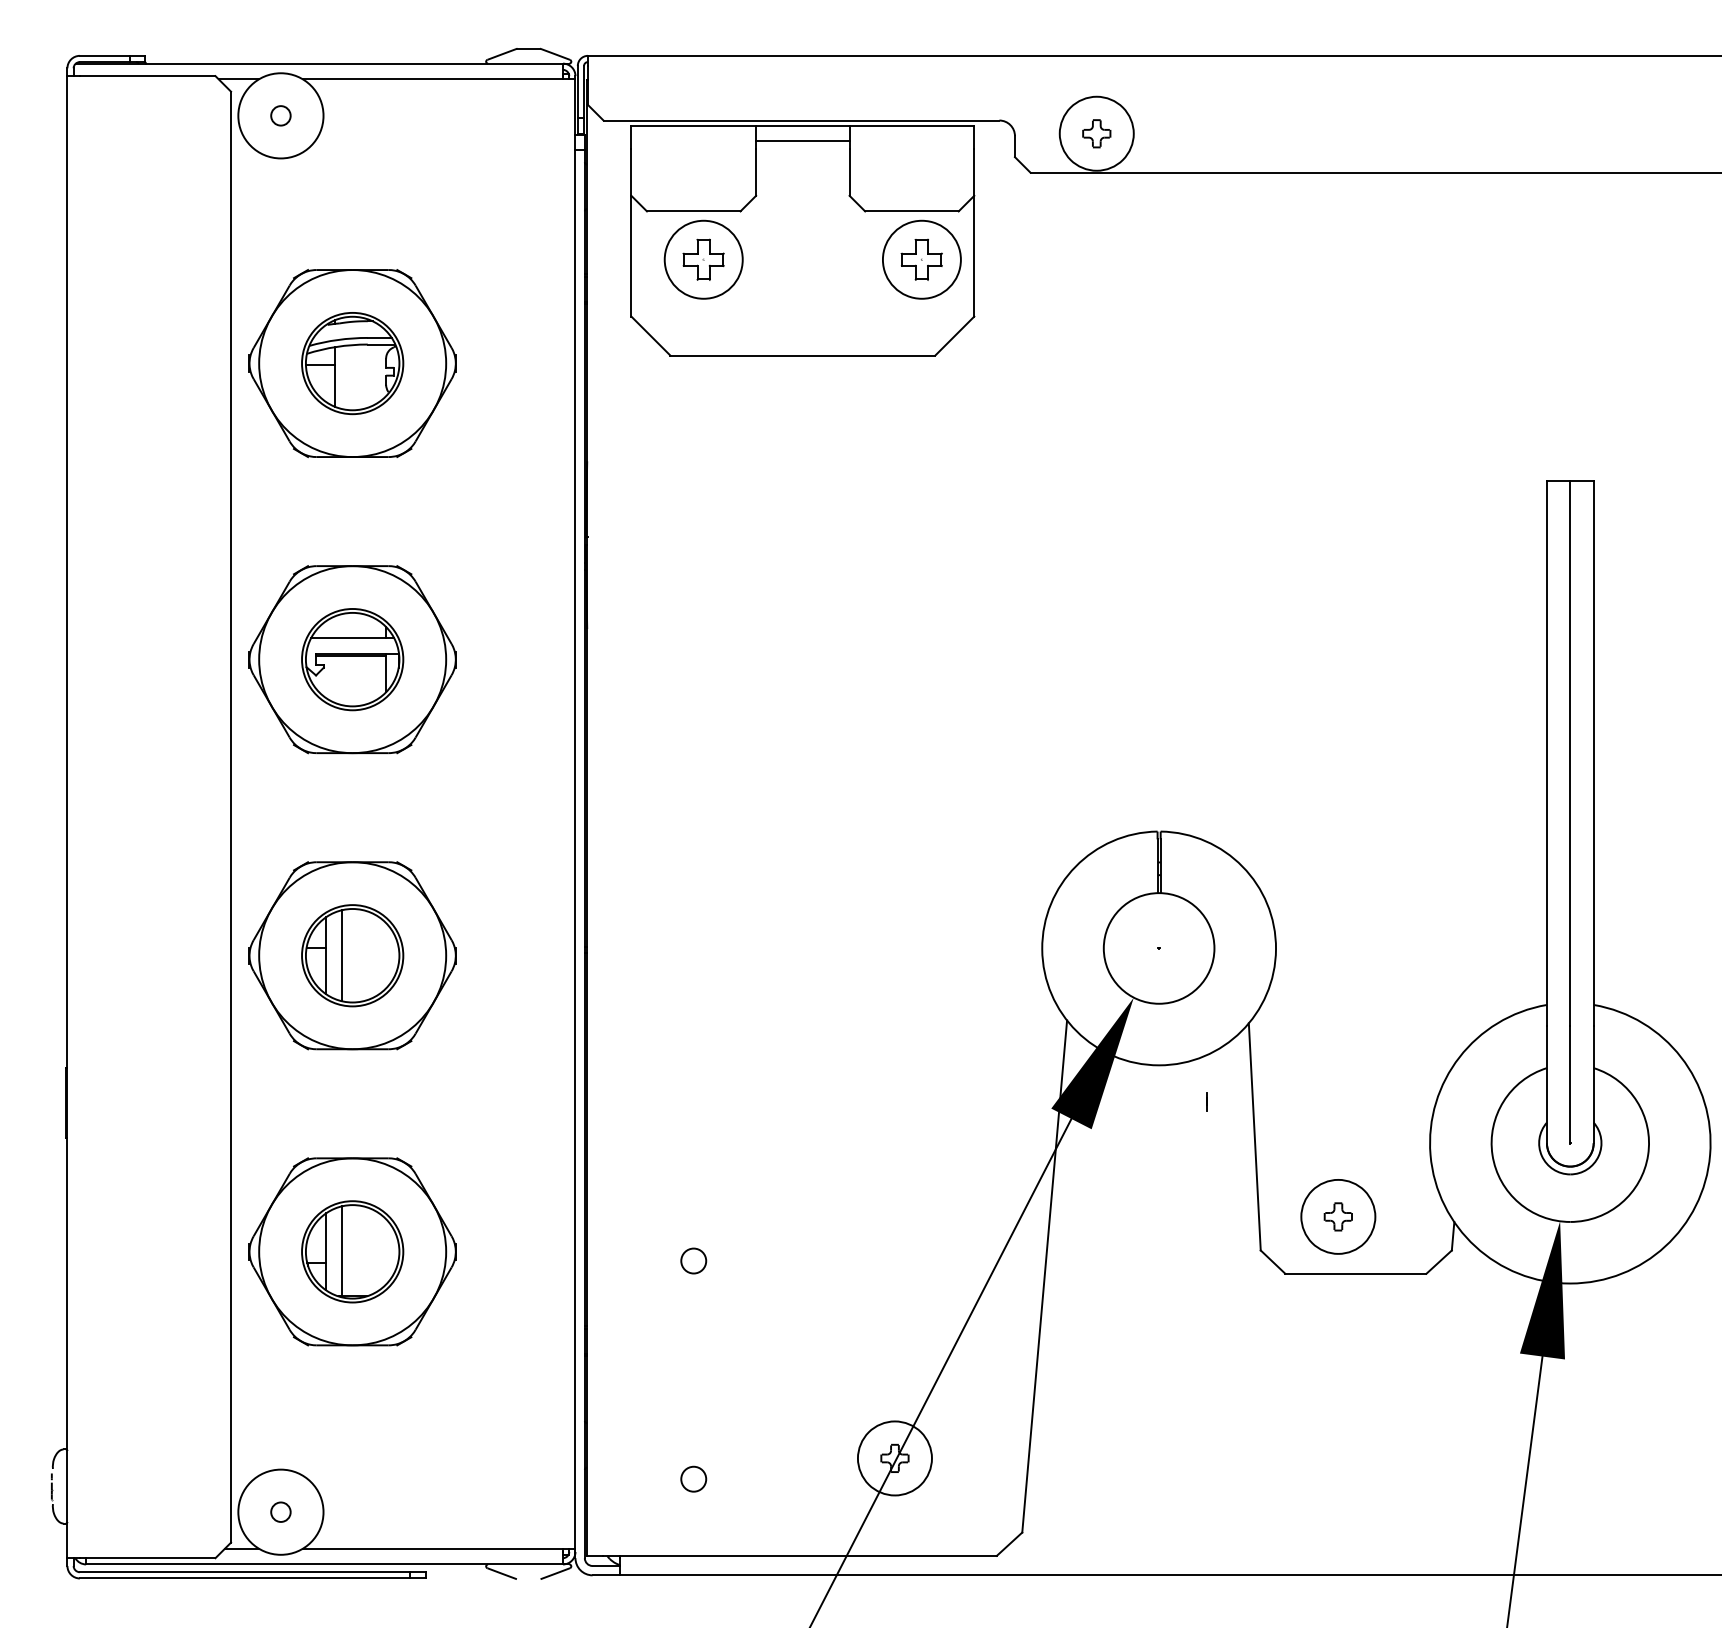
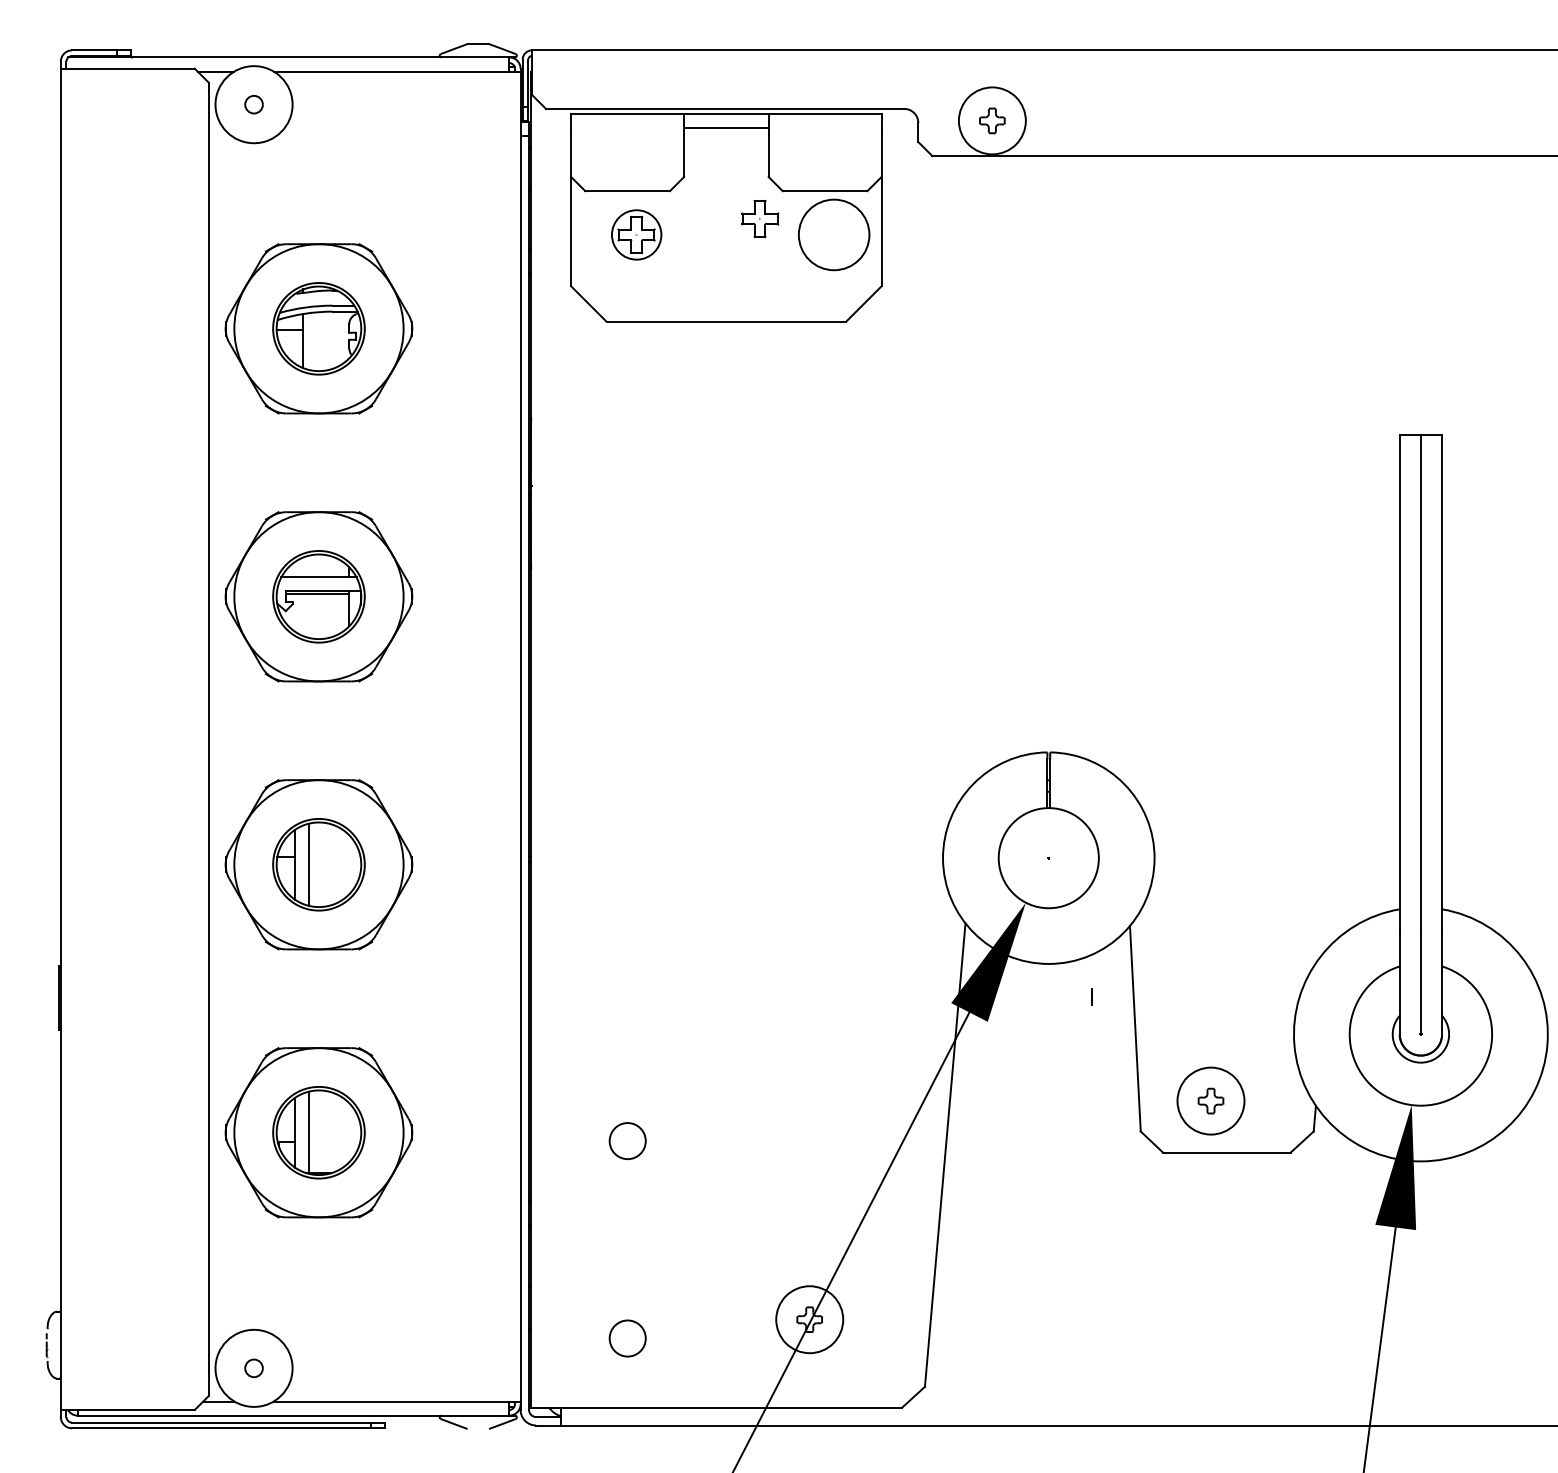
circle: (703, 259) -> (636, 234), size x0.7
part: (921, 259) -> (759, 218), moved
circle: (693, 1260) -> (627, 1140), size x1.6
circle: (693, 1479) -> (627, 1338), size x1.6

